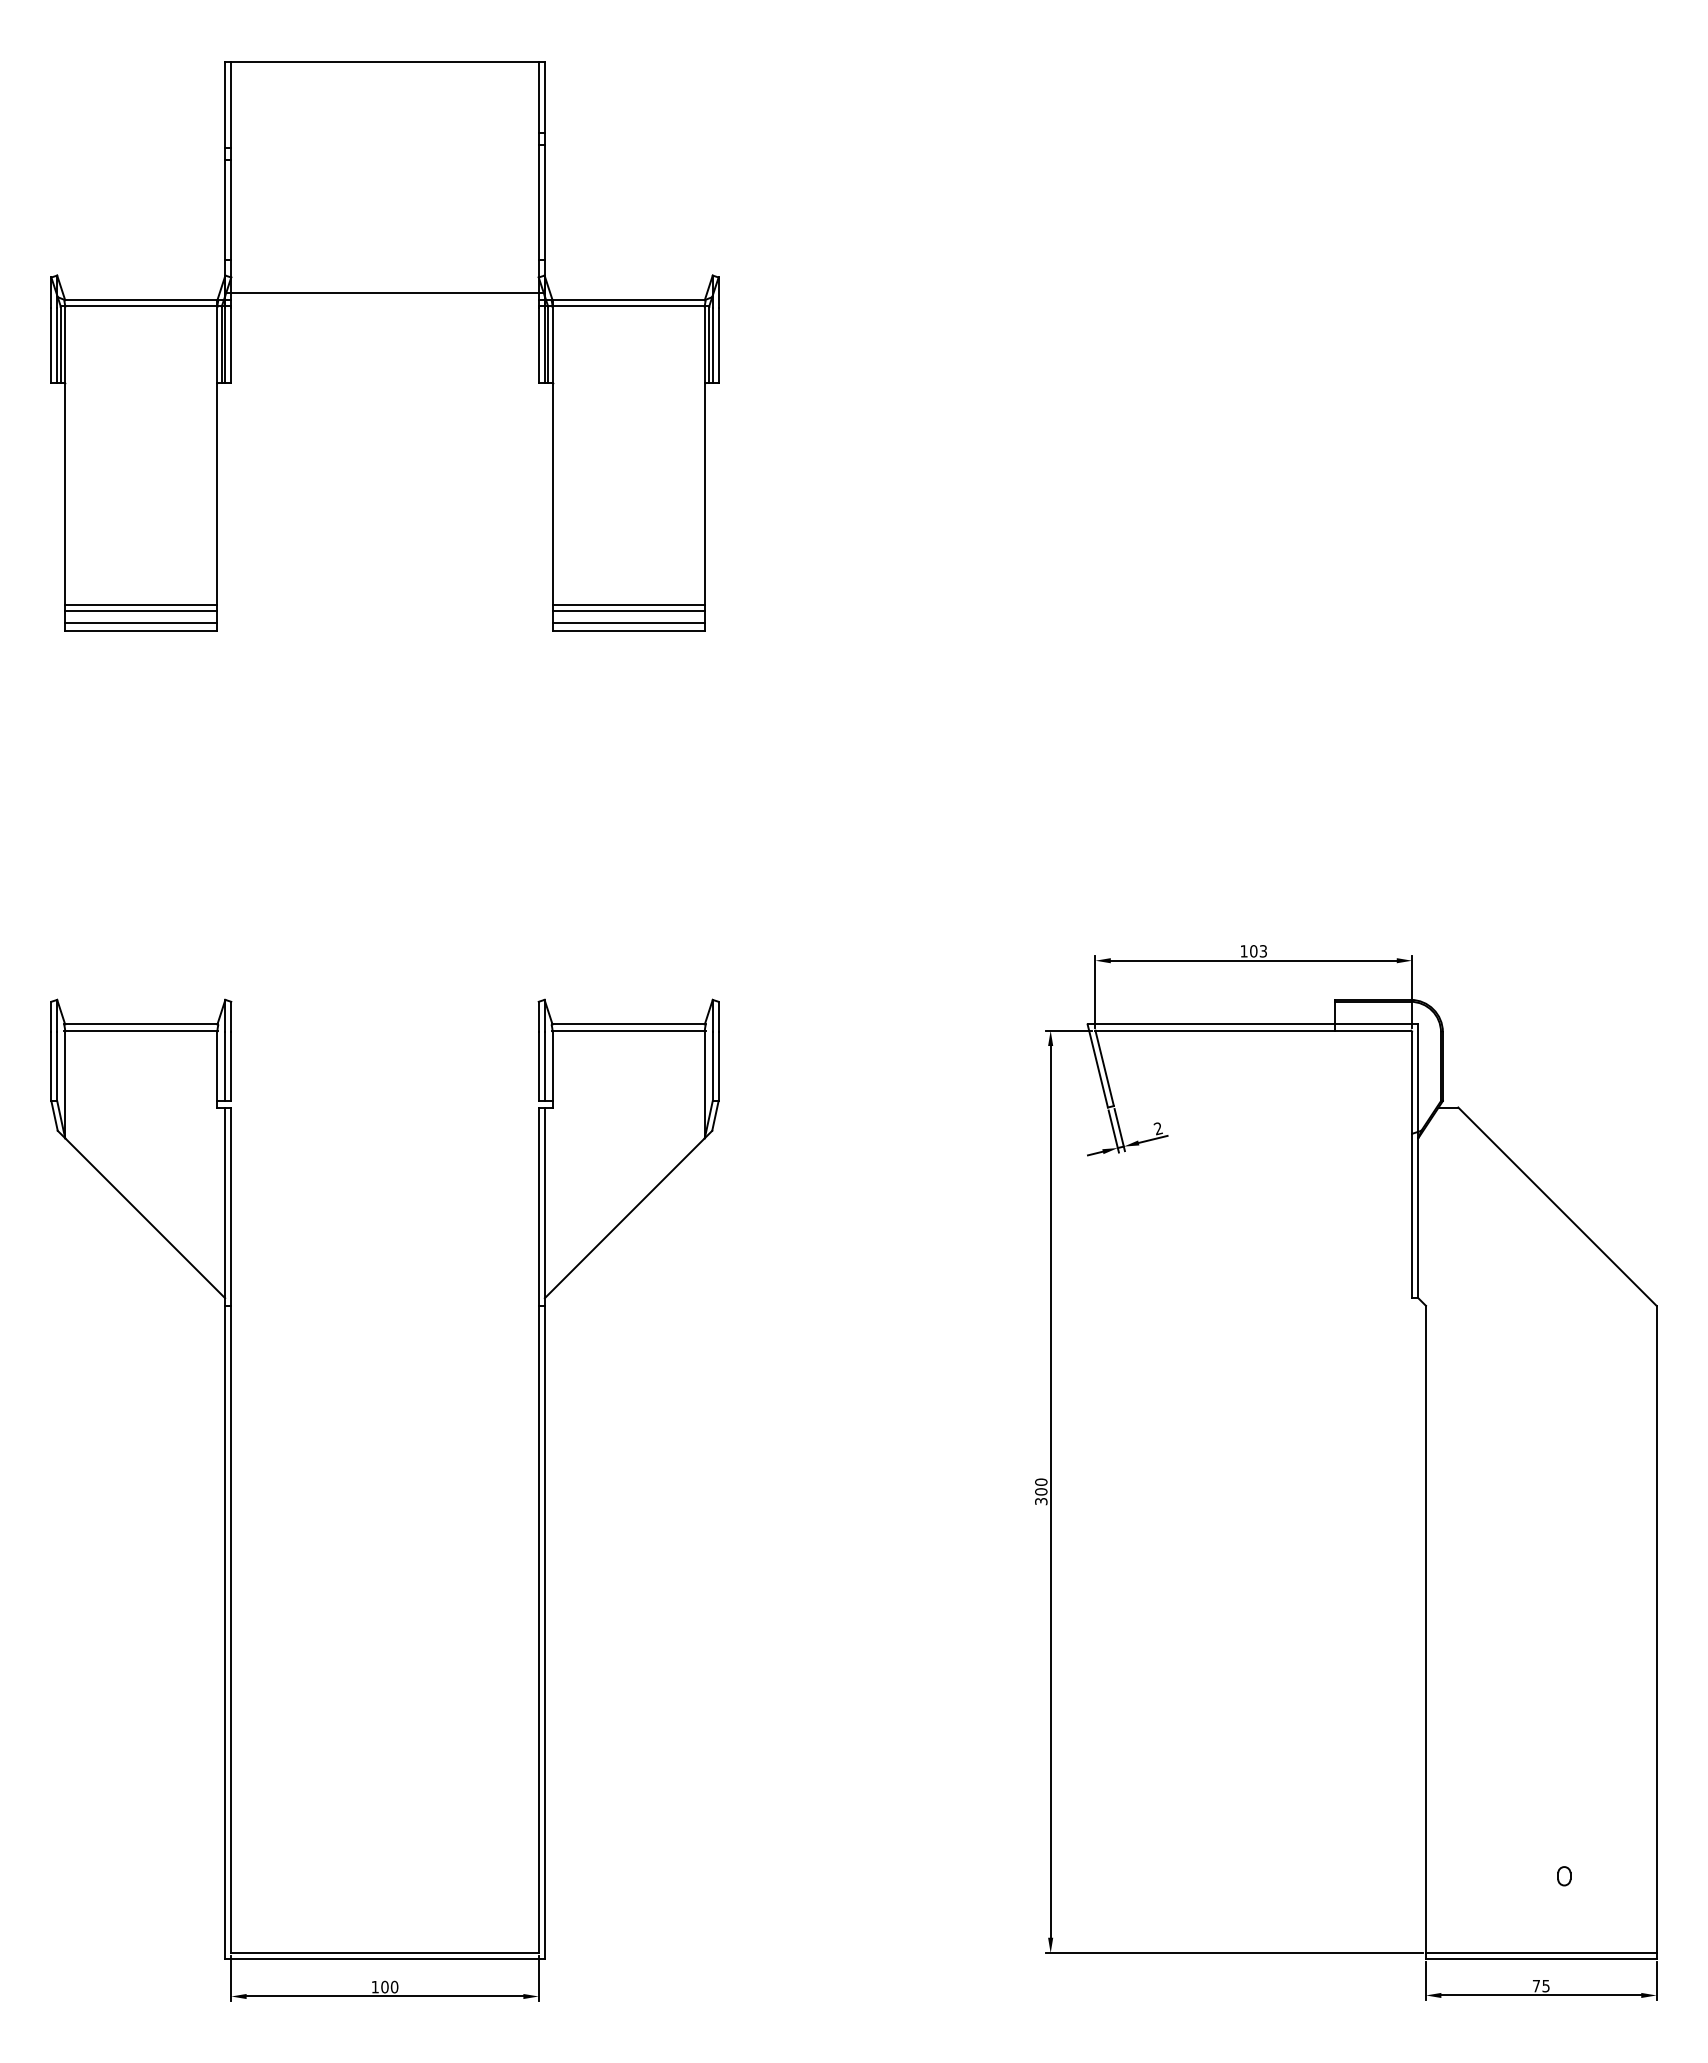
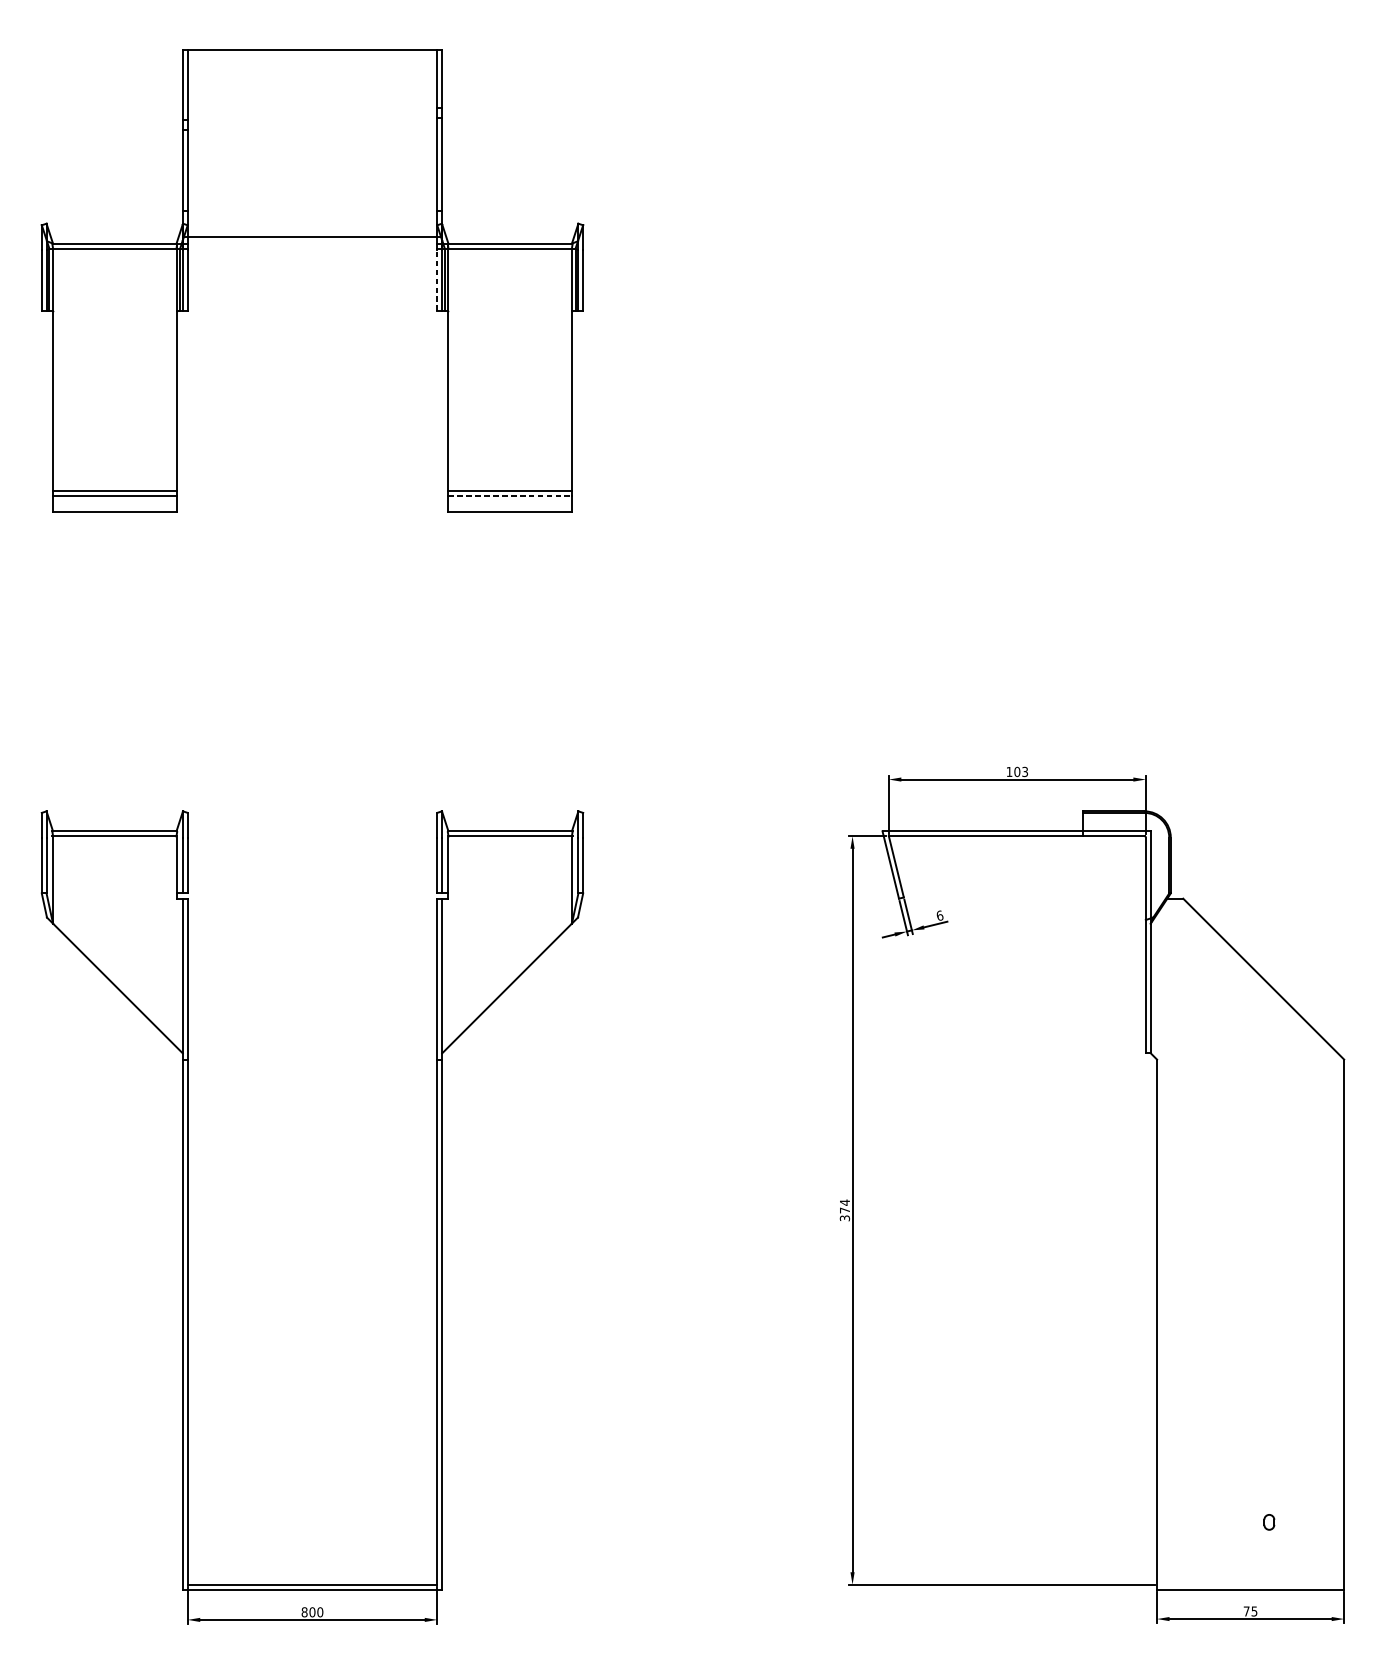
line: (538, 345) -> (437, 280), solid -> dashed
line: (629, 610) -> (510, 495), solid -> dashed
line: (141, 623) -> (114, 505), removed
line: (628, 623) -> (510, 505), removed
text: (1157, 1128) -> (939, 915), 2 -> 6
text: (1041, 1486) -> (845, 1206), 300 -> 374
line: (1541, 1953) -> (1250, 1585), removed
text: (375, 1986) -> (304, 1611), 100 -> 800

